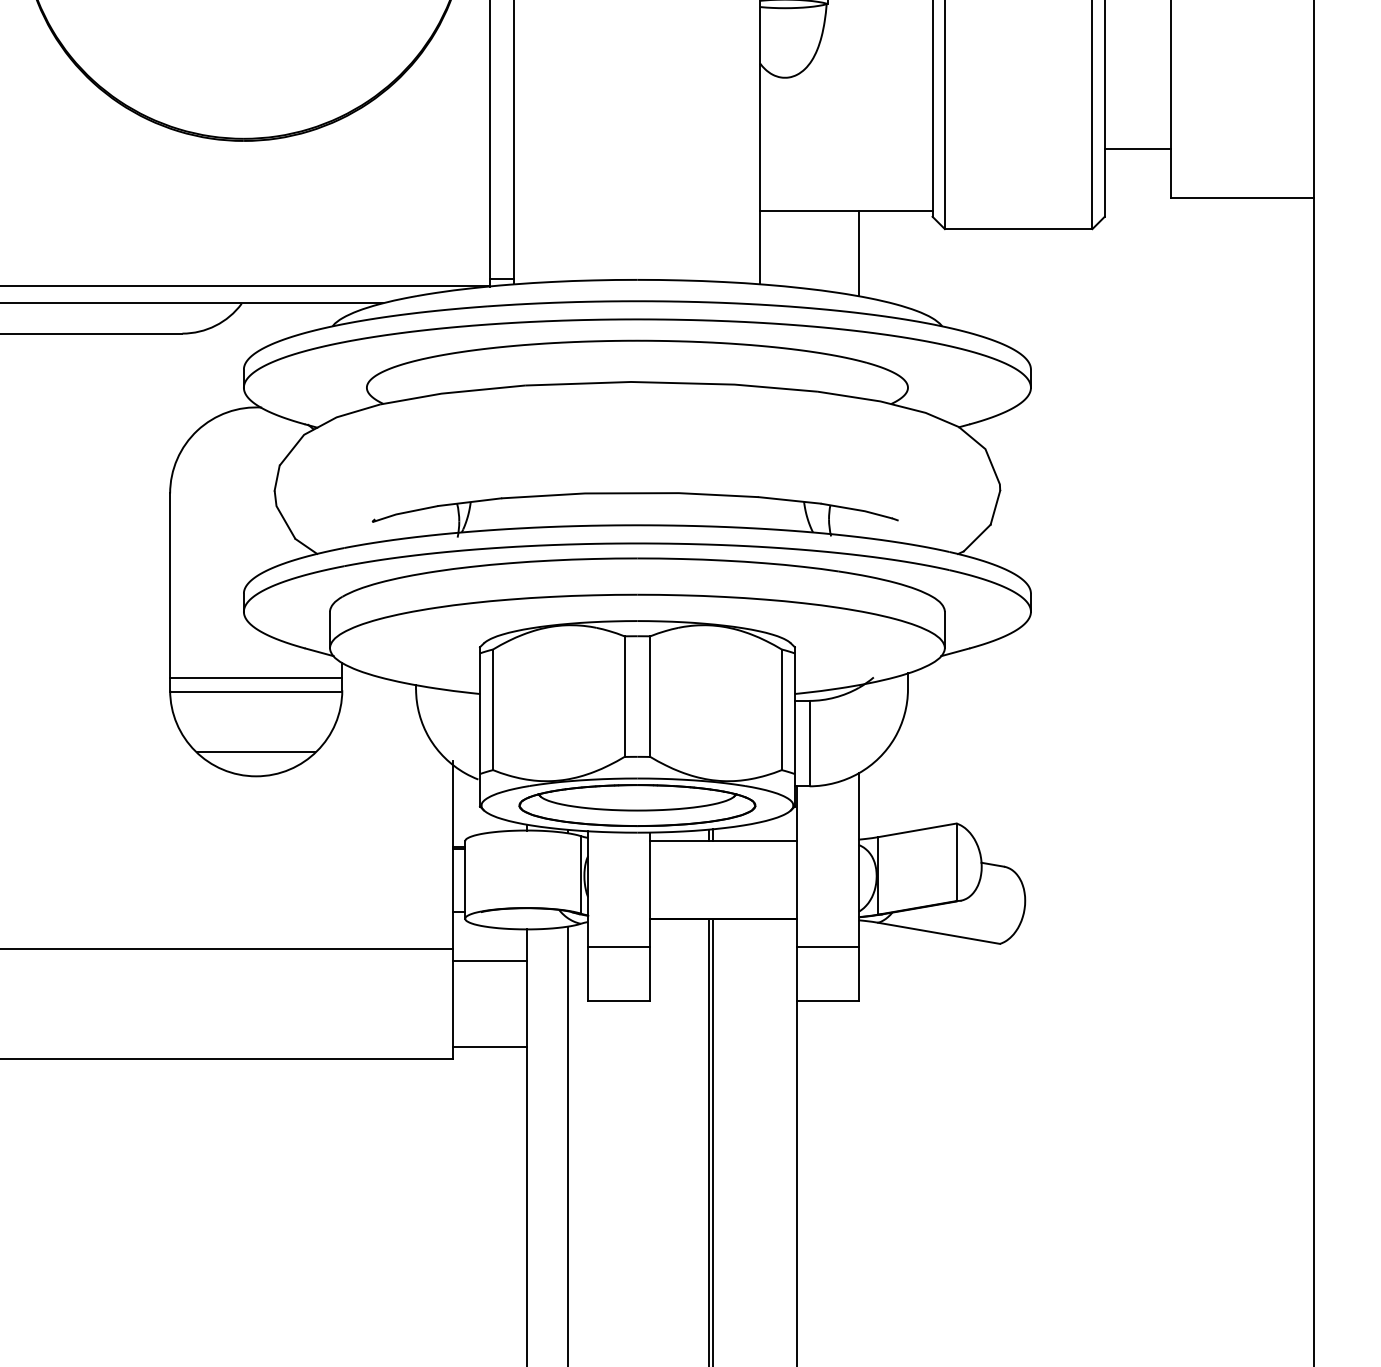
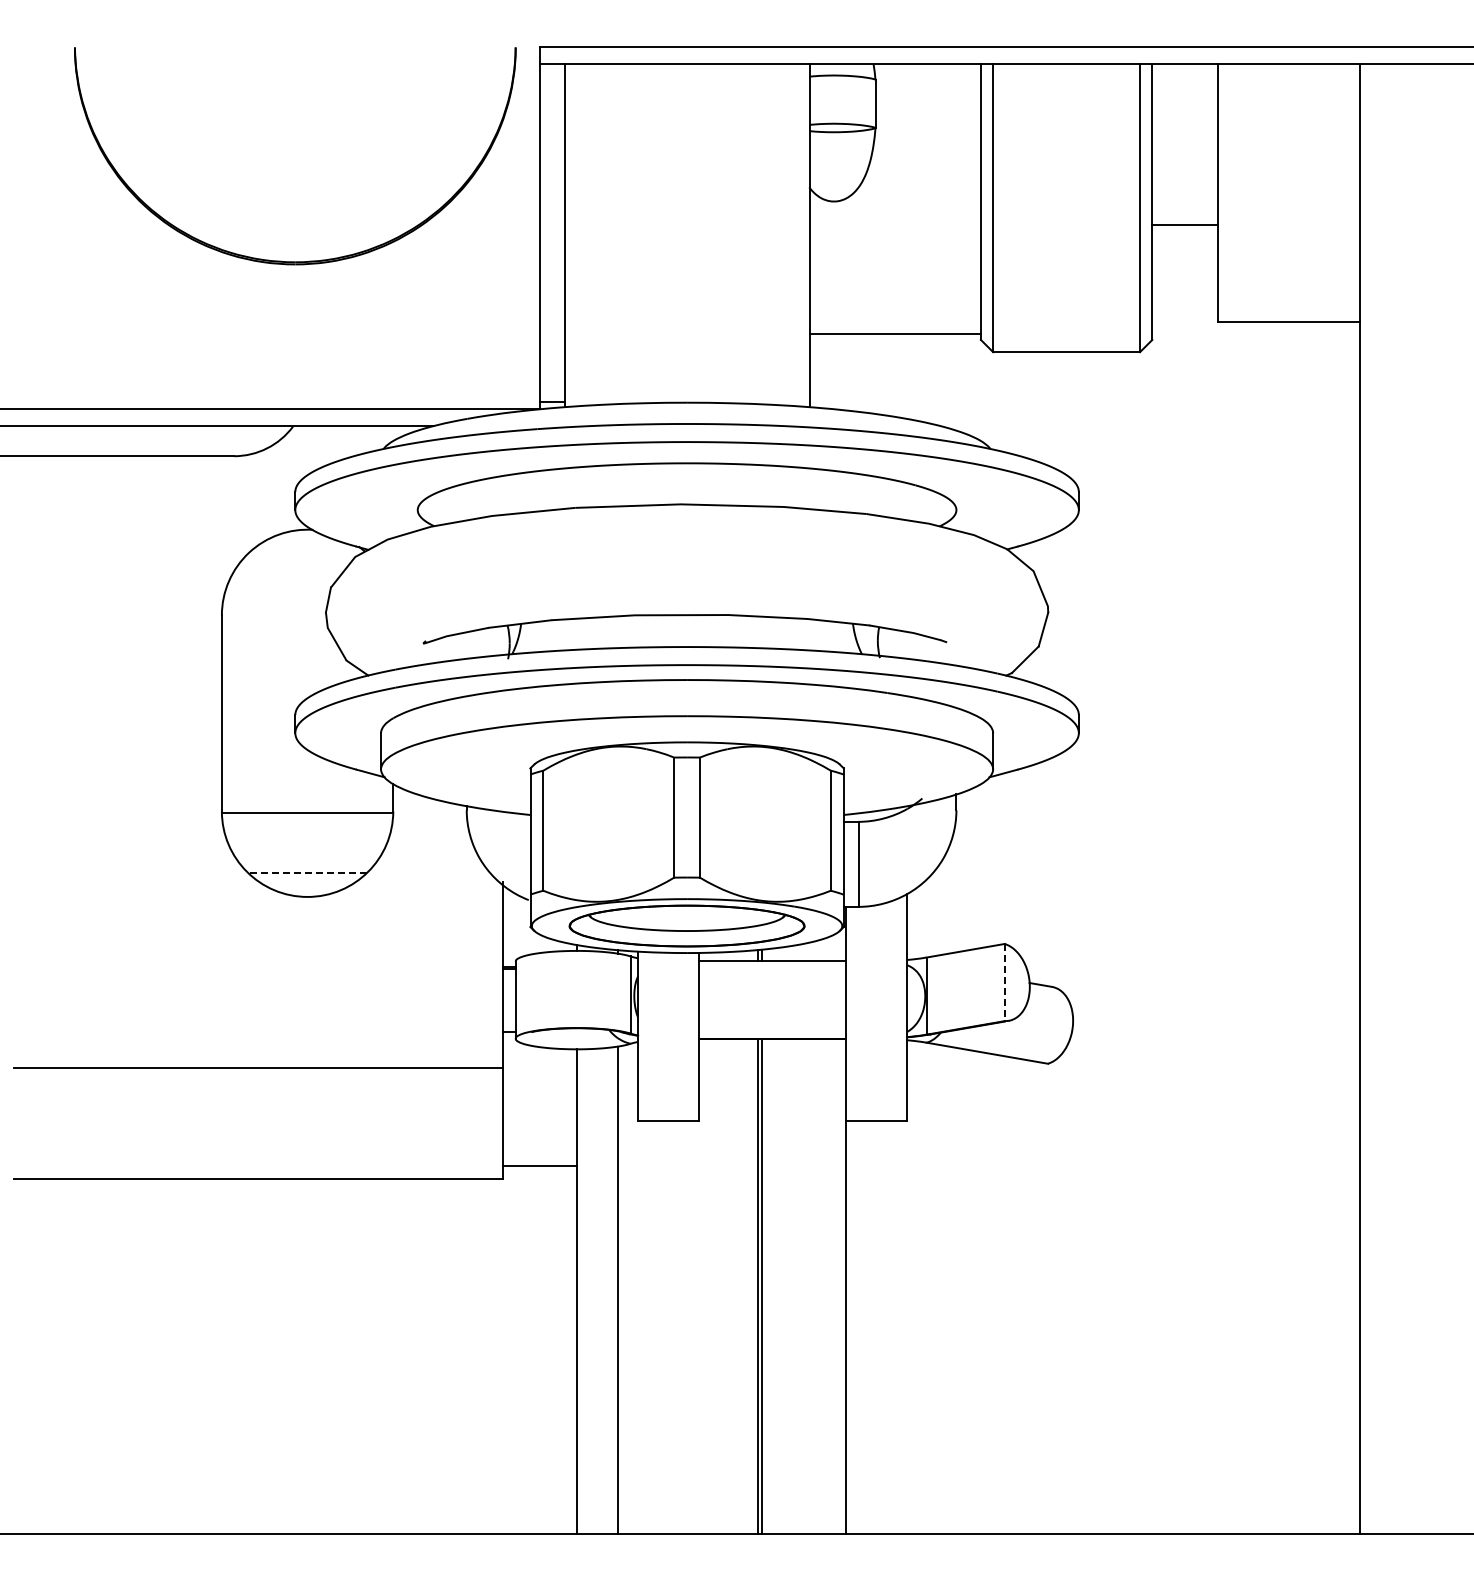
line: (1138, 149) -> (1185, 224), moved
line: (858, 253) -> (907, 376), removed
line: (256, 678) -> (307, 799), removed
line: (256, 751) -> (307, 872), solid -> dashed
line: (956, 862) -> (1004, 982), solid -> dashed
line: (618, 946) -> (668, 1066), removed
line: (827, 946) -> (876, 1066), removed
line: (489, 960) -> (539, 1080), removed

